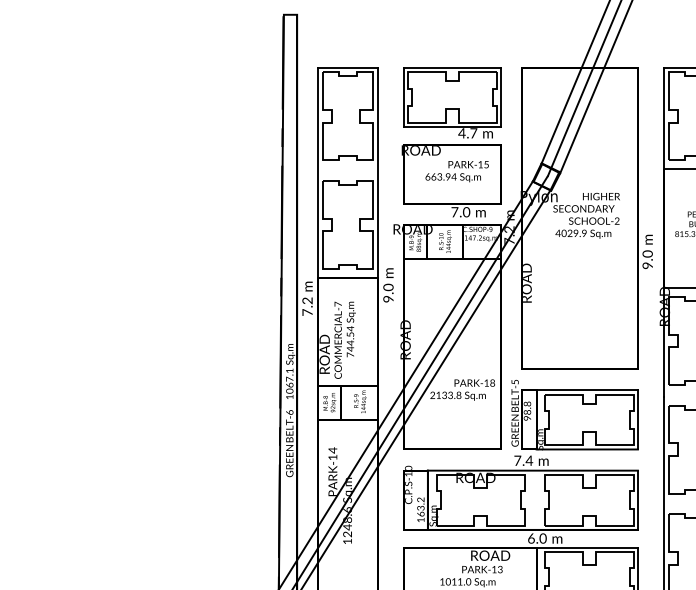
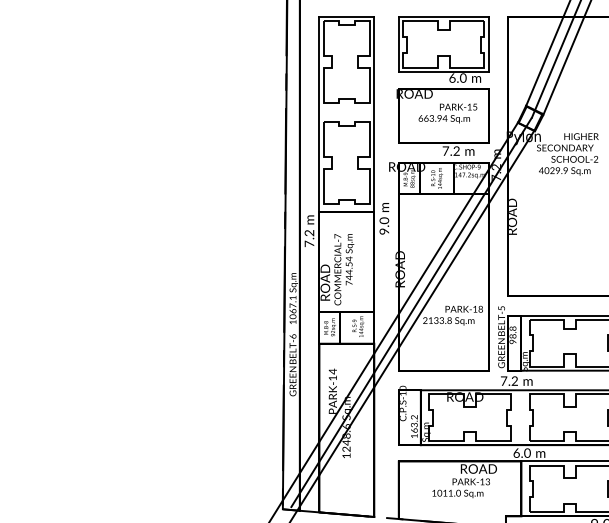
text: (467, 133) -> (457, 78), 4.7 -> 6.0
text: (466, 213) -> (456, 152), 7.0 -> 7.2
text: (529, 460) -> (514, 380), 7.4 -> 7.2

